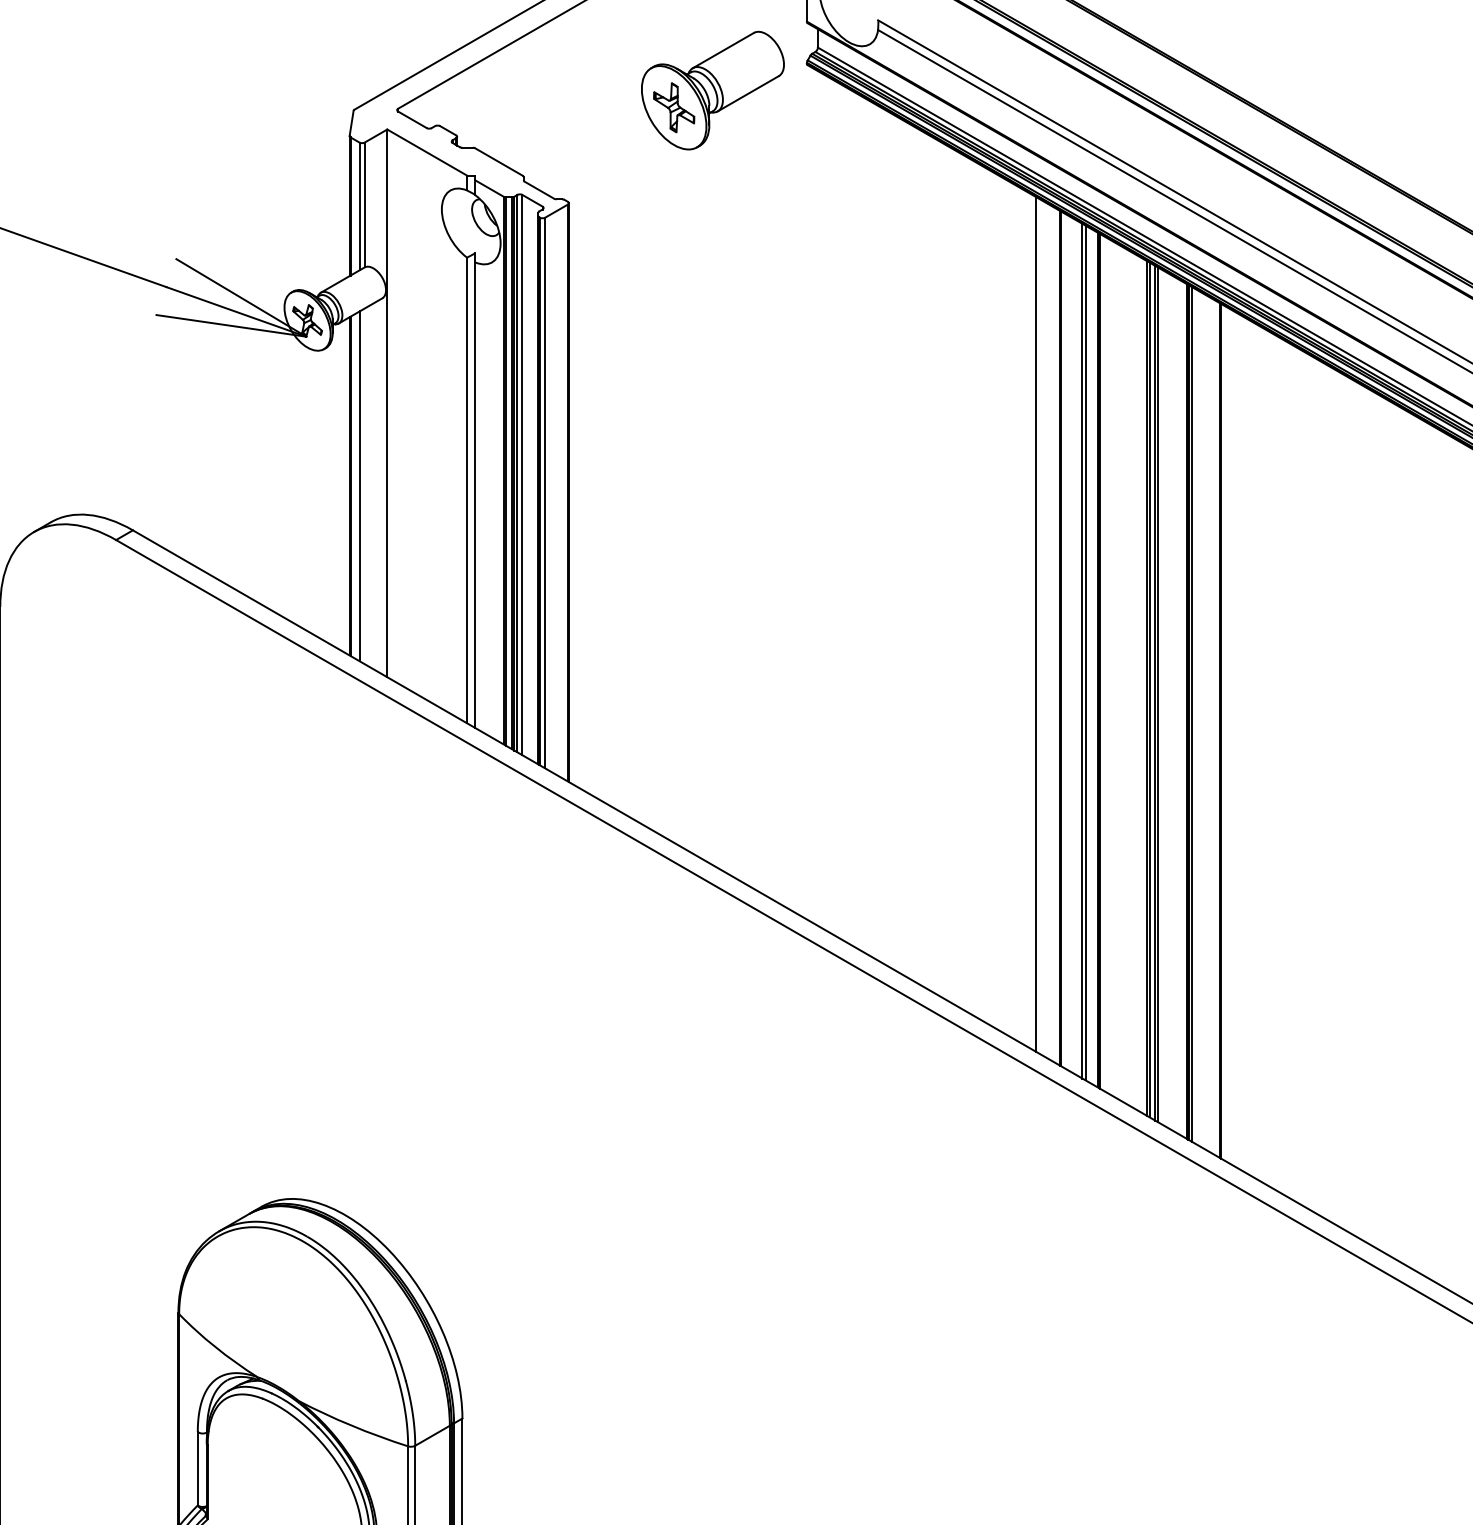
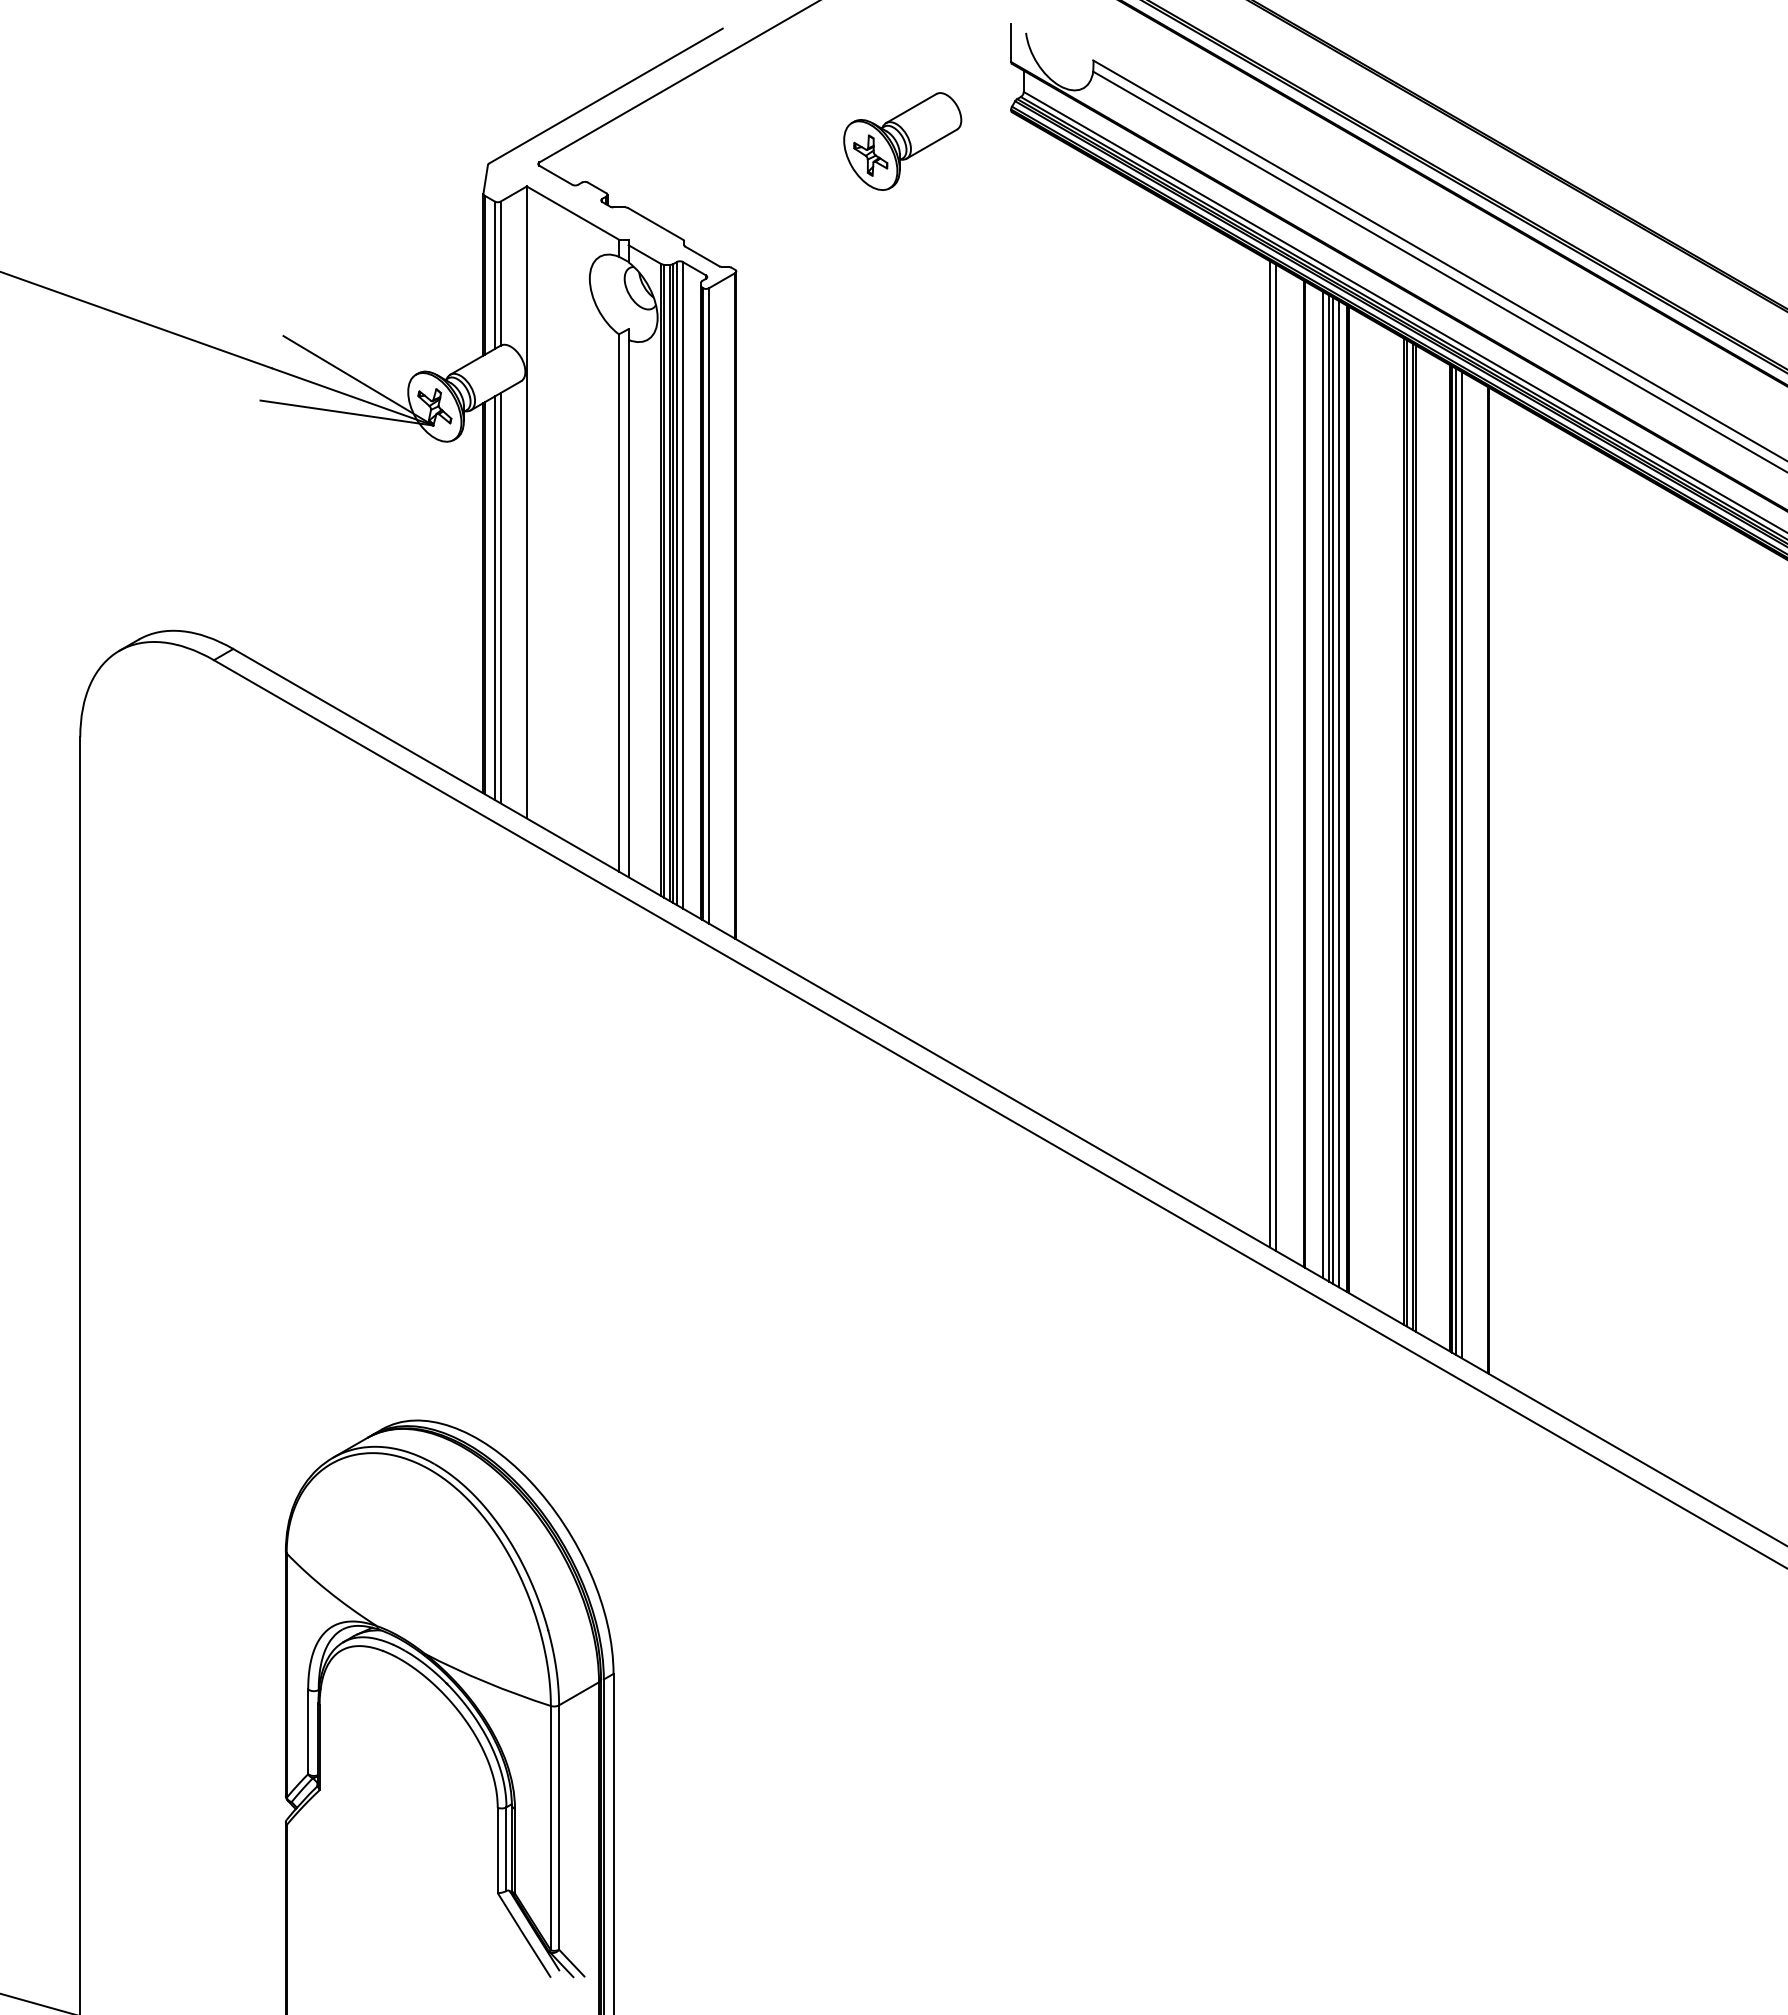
part: (712, 90) -> (902, 141), size x0.71
line: (364, 486) -> (500, 598), added
line: (1030, 621) -> (1269, 754), added
line: (1077, 647) -> (1323, 784), added
line: (1090, 655) -> (1338, 793), added
line: (1197, 717) -> (1461, 864), added

